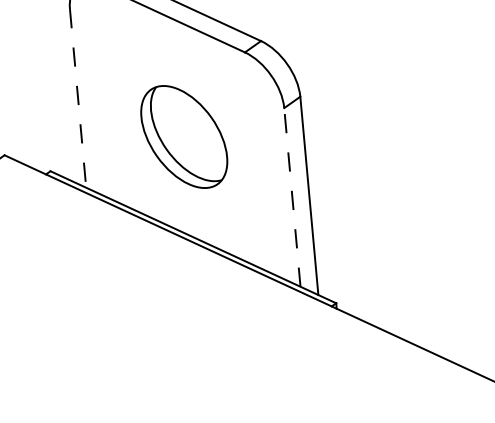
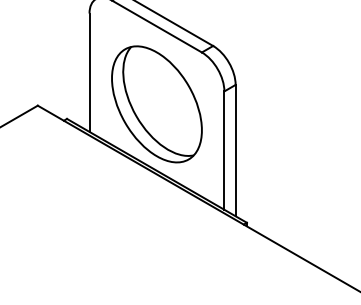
line: (78, 99) -> (89, 73), dashed -> solid
part: (183, 137) -> (156, 104), size x1.67
line: (292, 197) -> (224, 150), dashed -> solid

